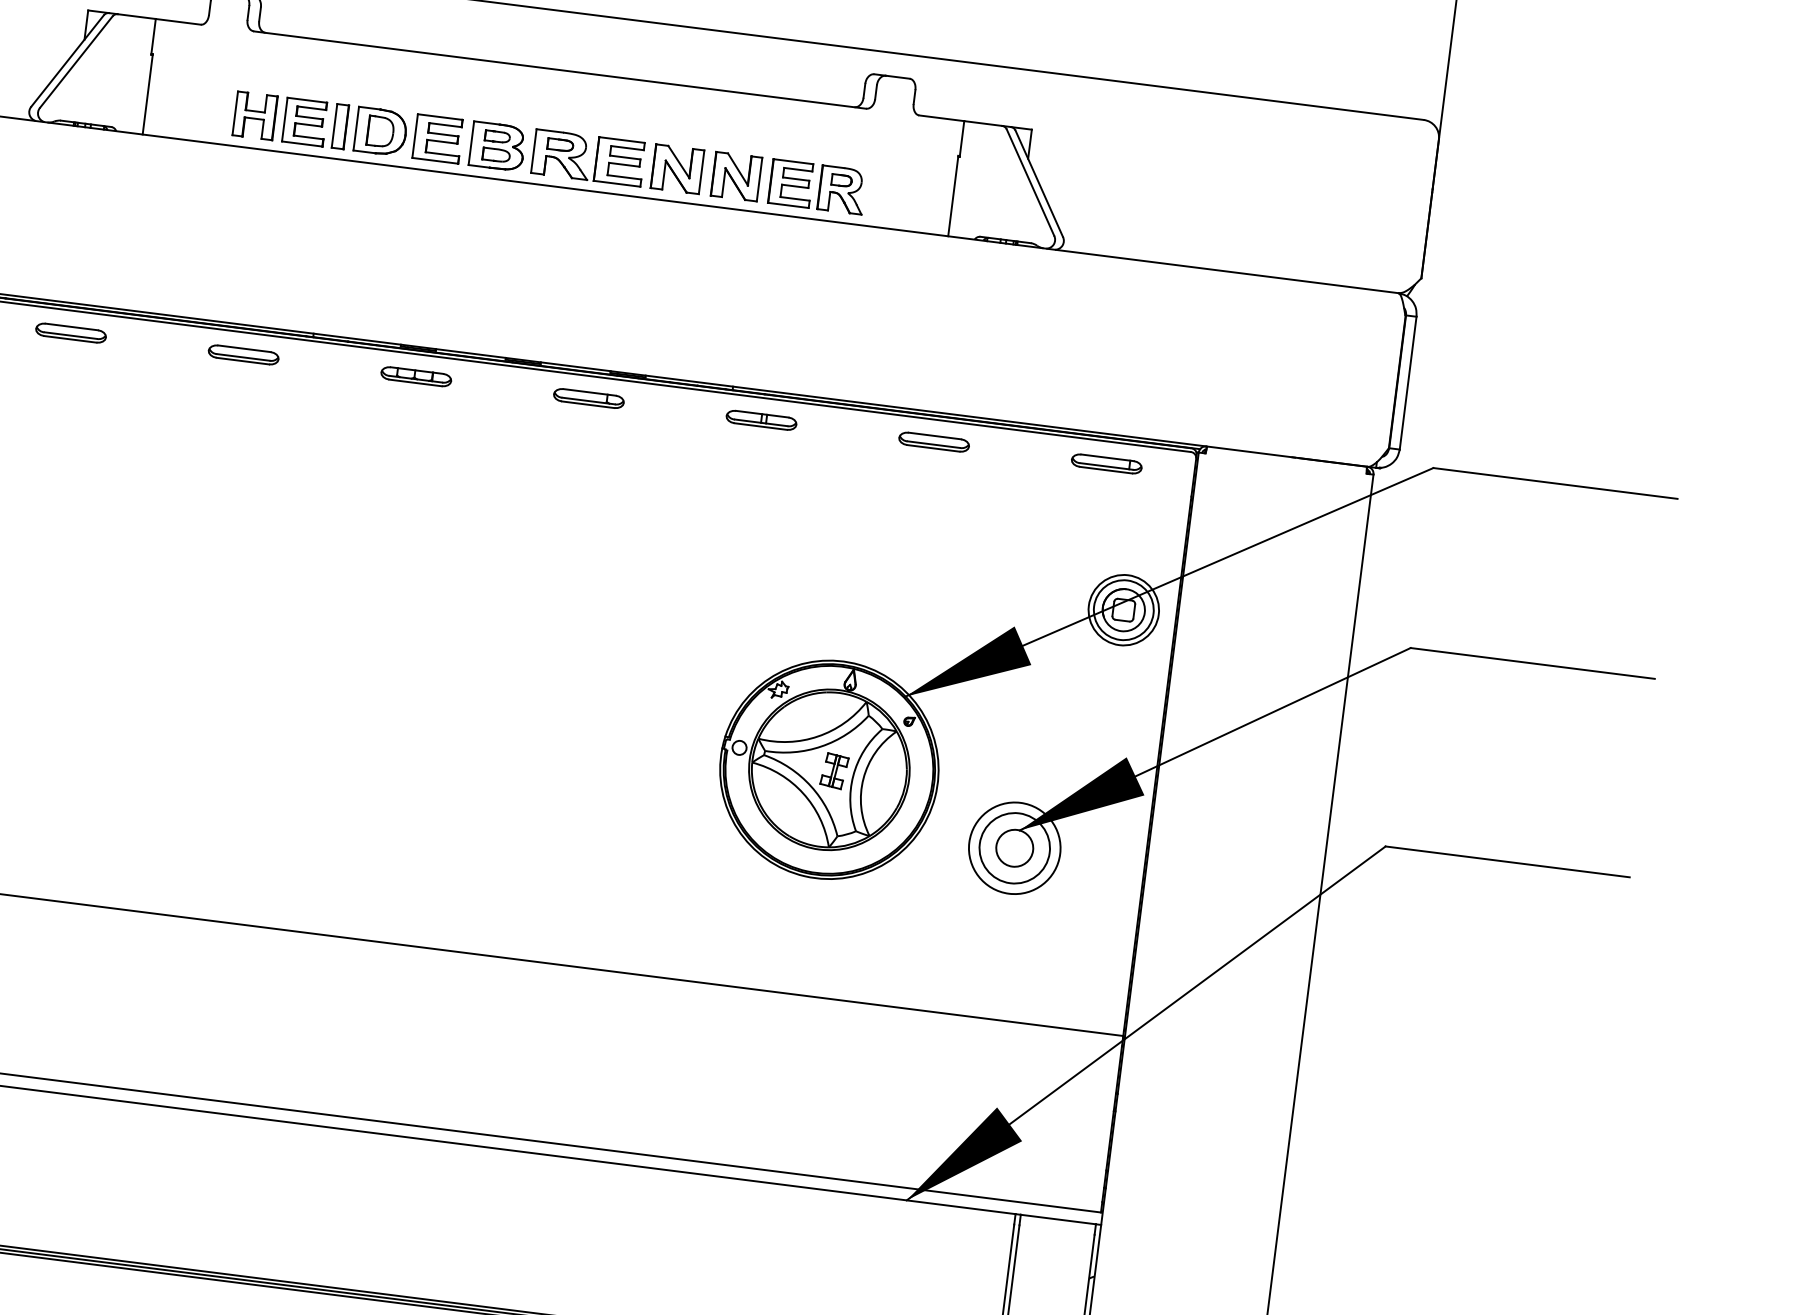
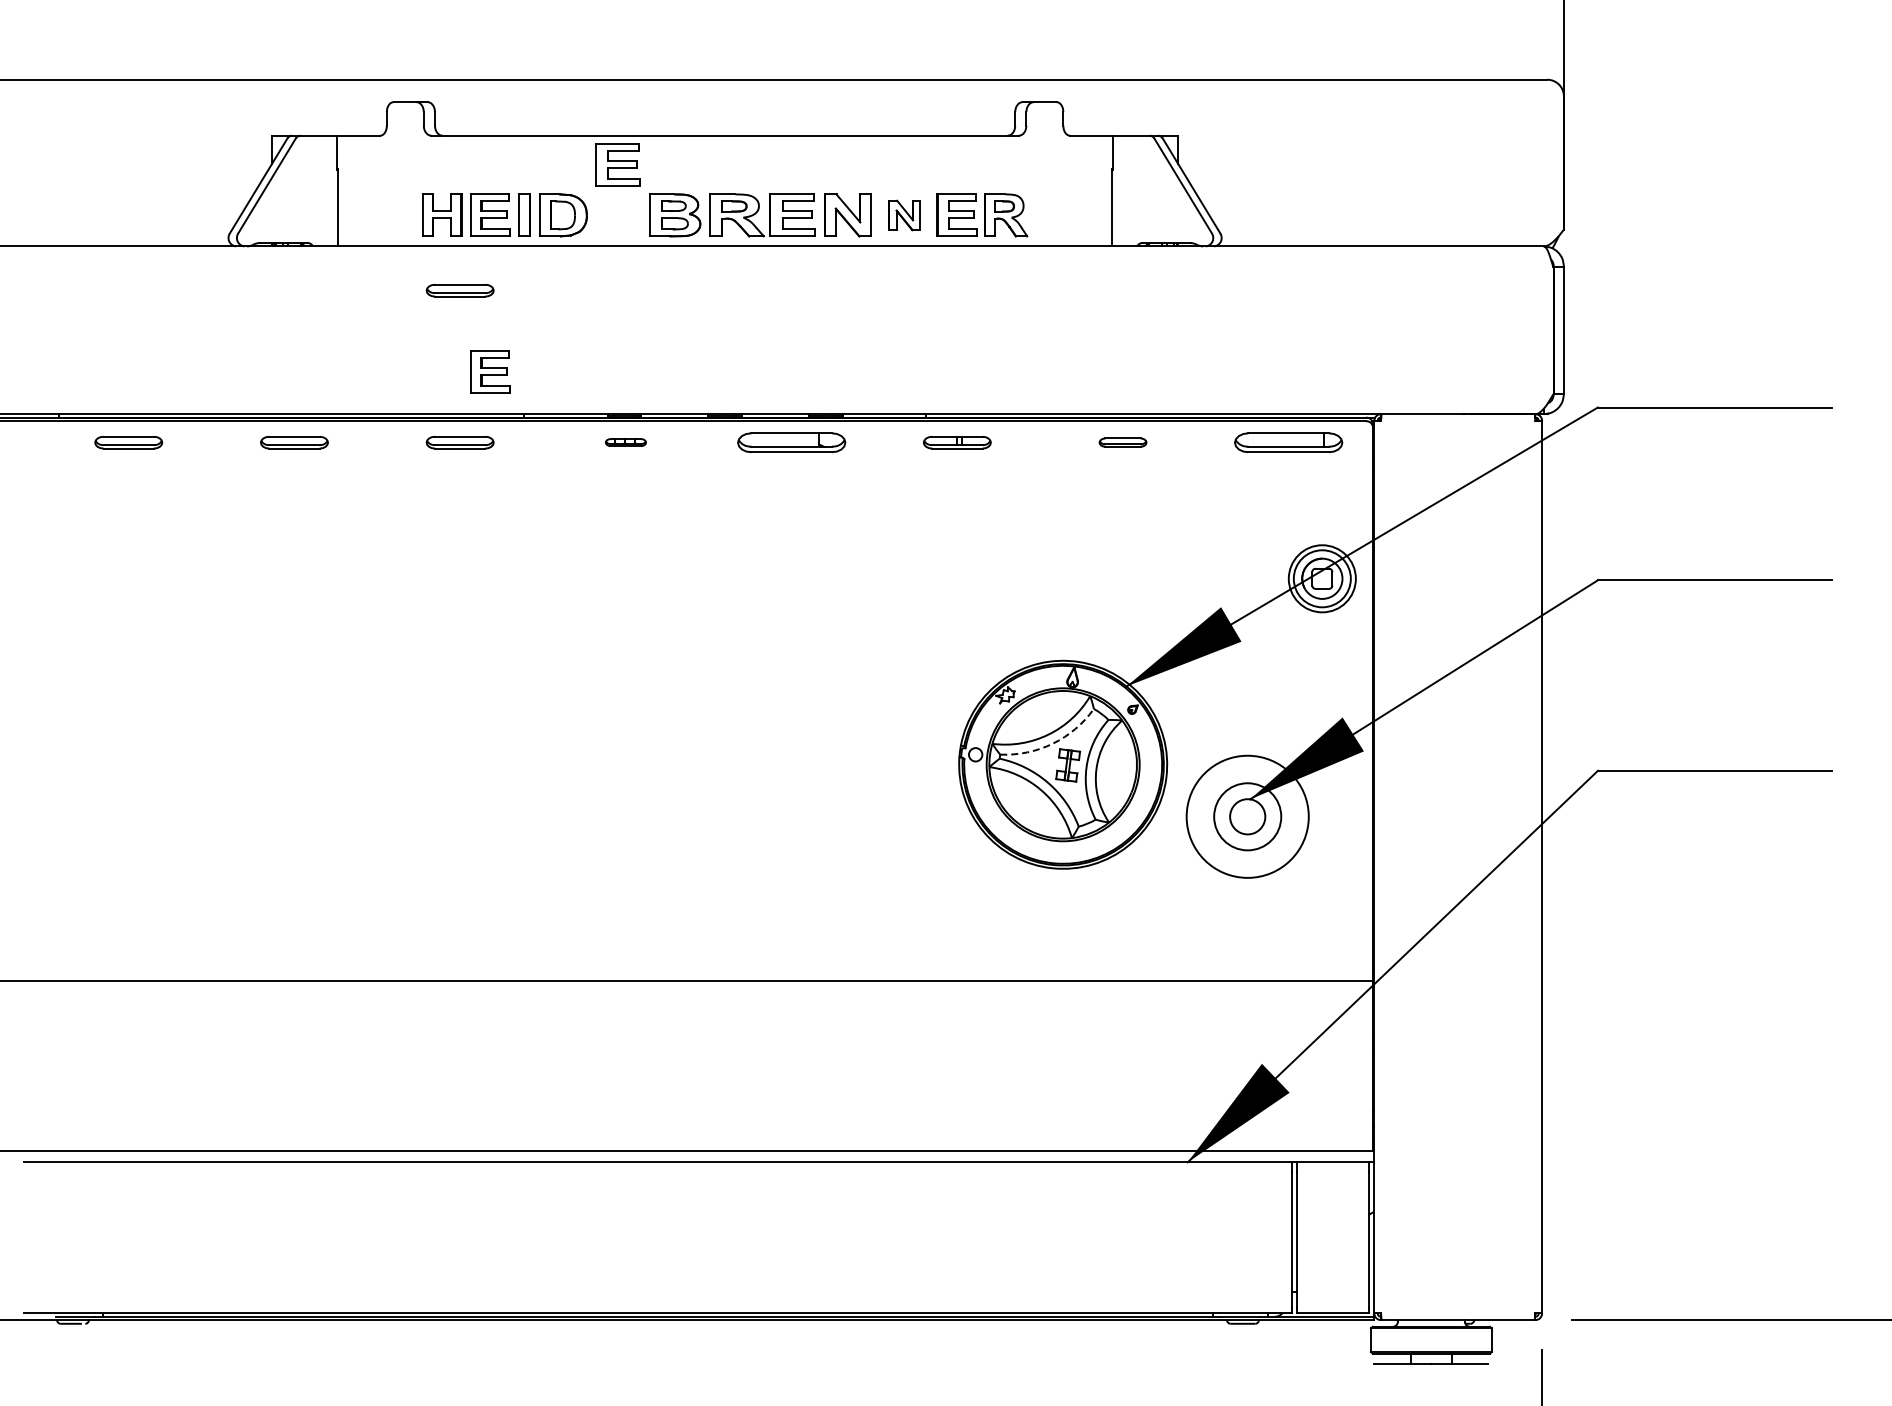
part: (437, 137) -> (617, 164), moved
part: (736, 176) -> (904, 215), size x0.7
part: (263, 196) -> (459, 290), added
part: (284, 284) -> (490, 371), added
part: (415, 376) -> (625, 442), size x0.6
part: (588, 398) -> (791, 442), size x1.6
part: (933, 441) -> (1122, 442), size x0.7
part: (1106, 463) -> (1288, 442), size x1.6
arc: (821, 746) -> (1052, 743), solid -> dashed
circle: (1014, 847) -> (1247, 816), size x1.4

